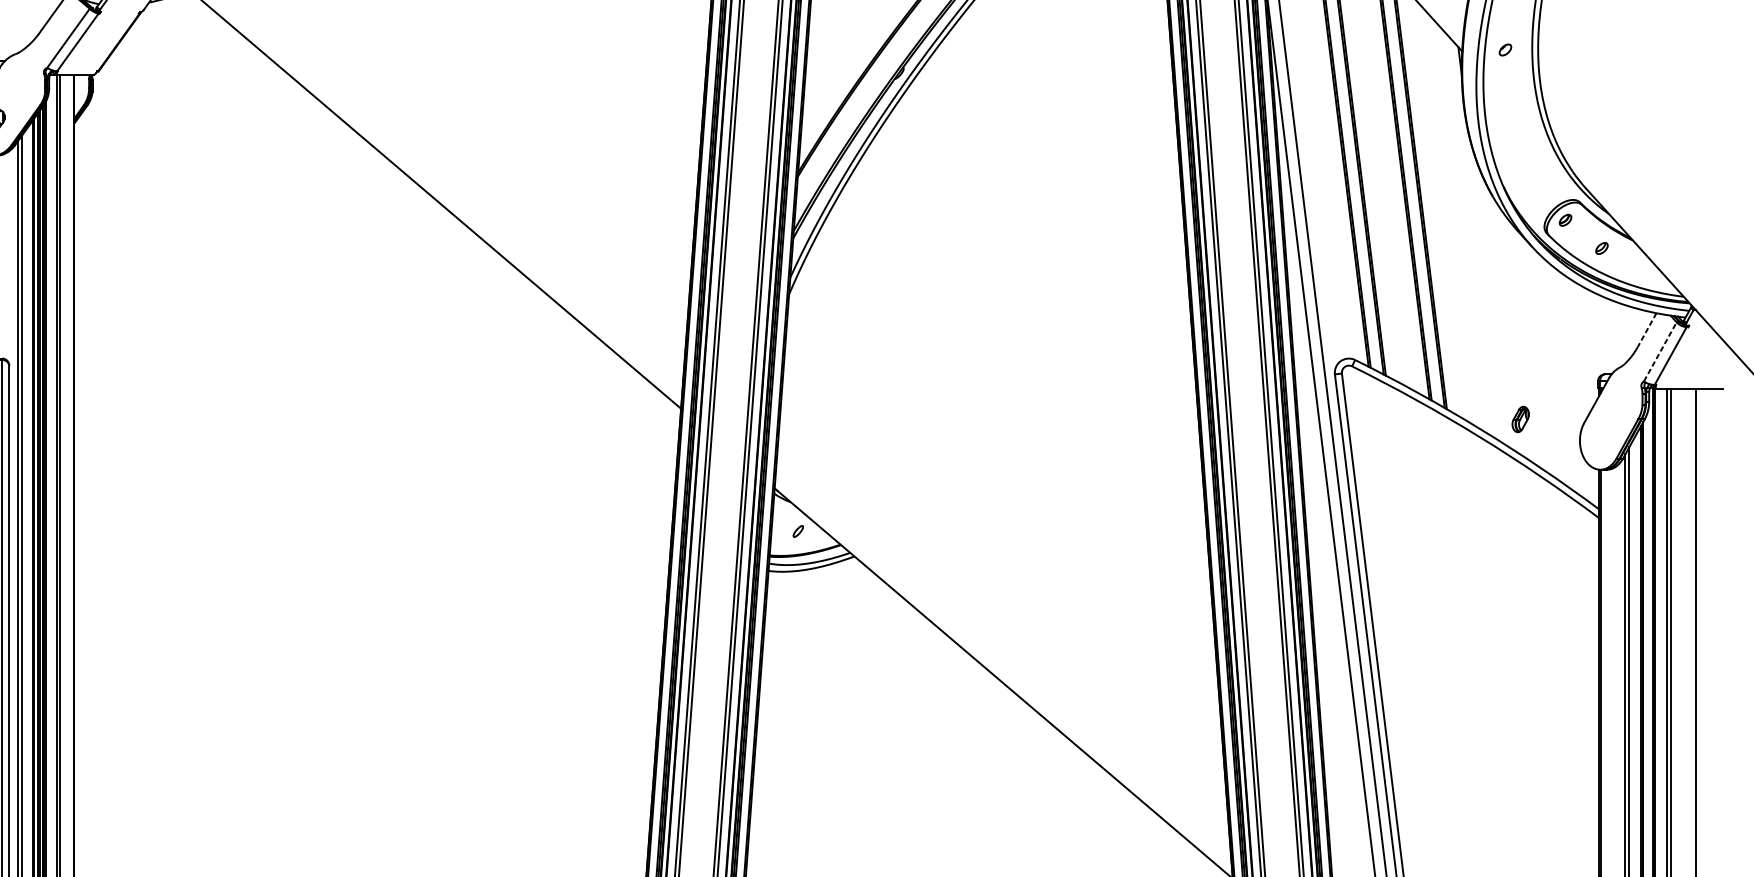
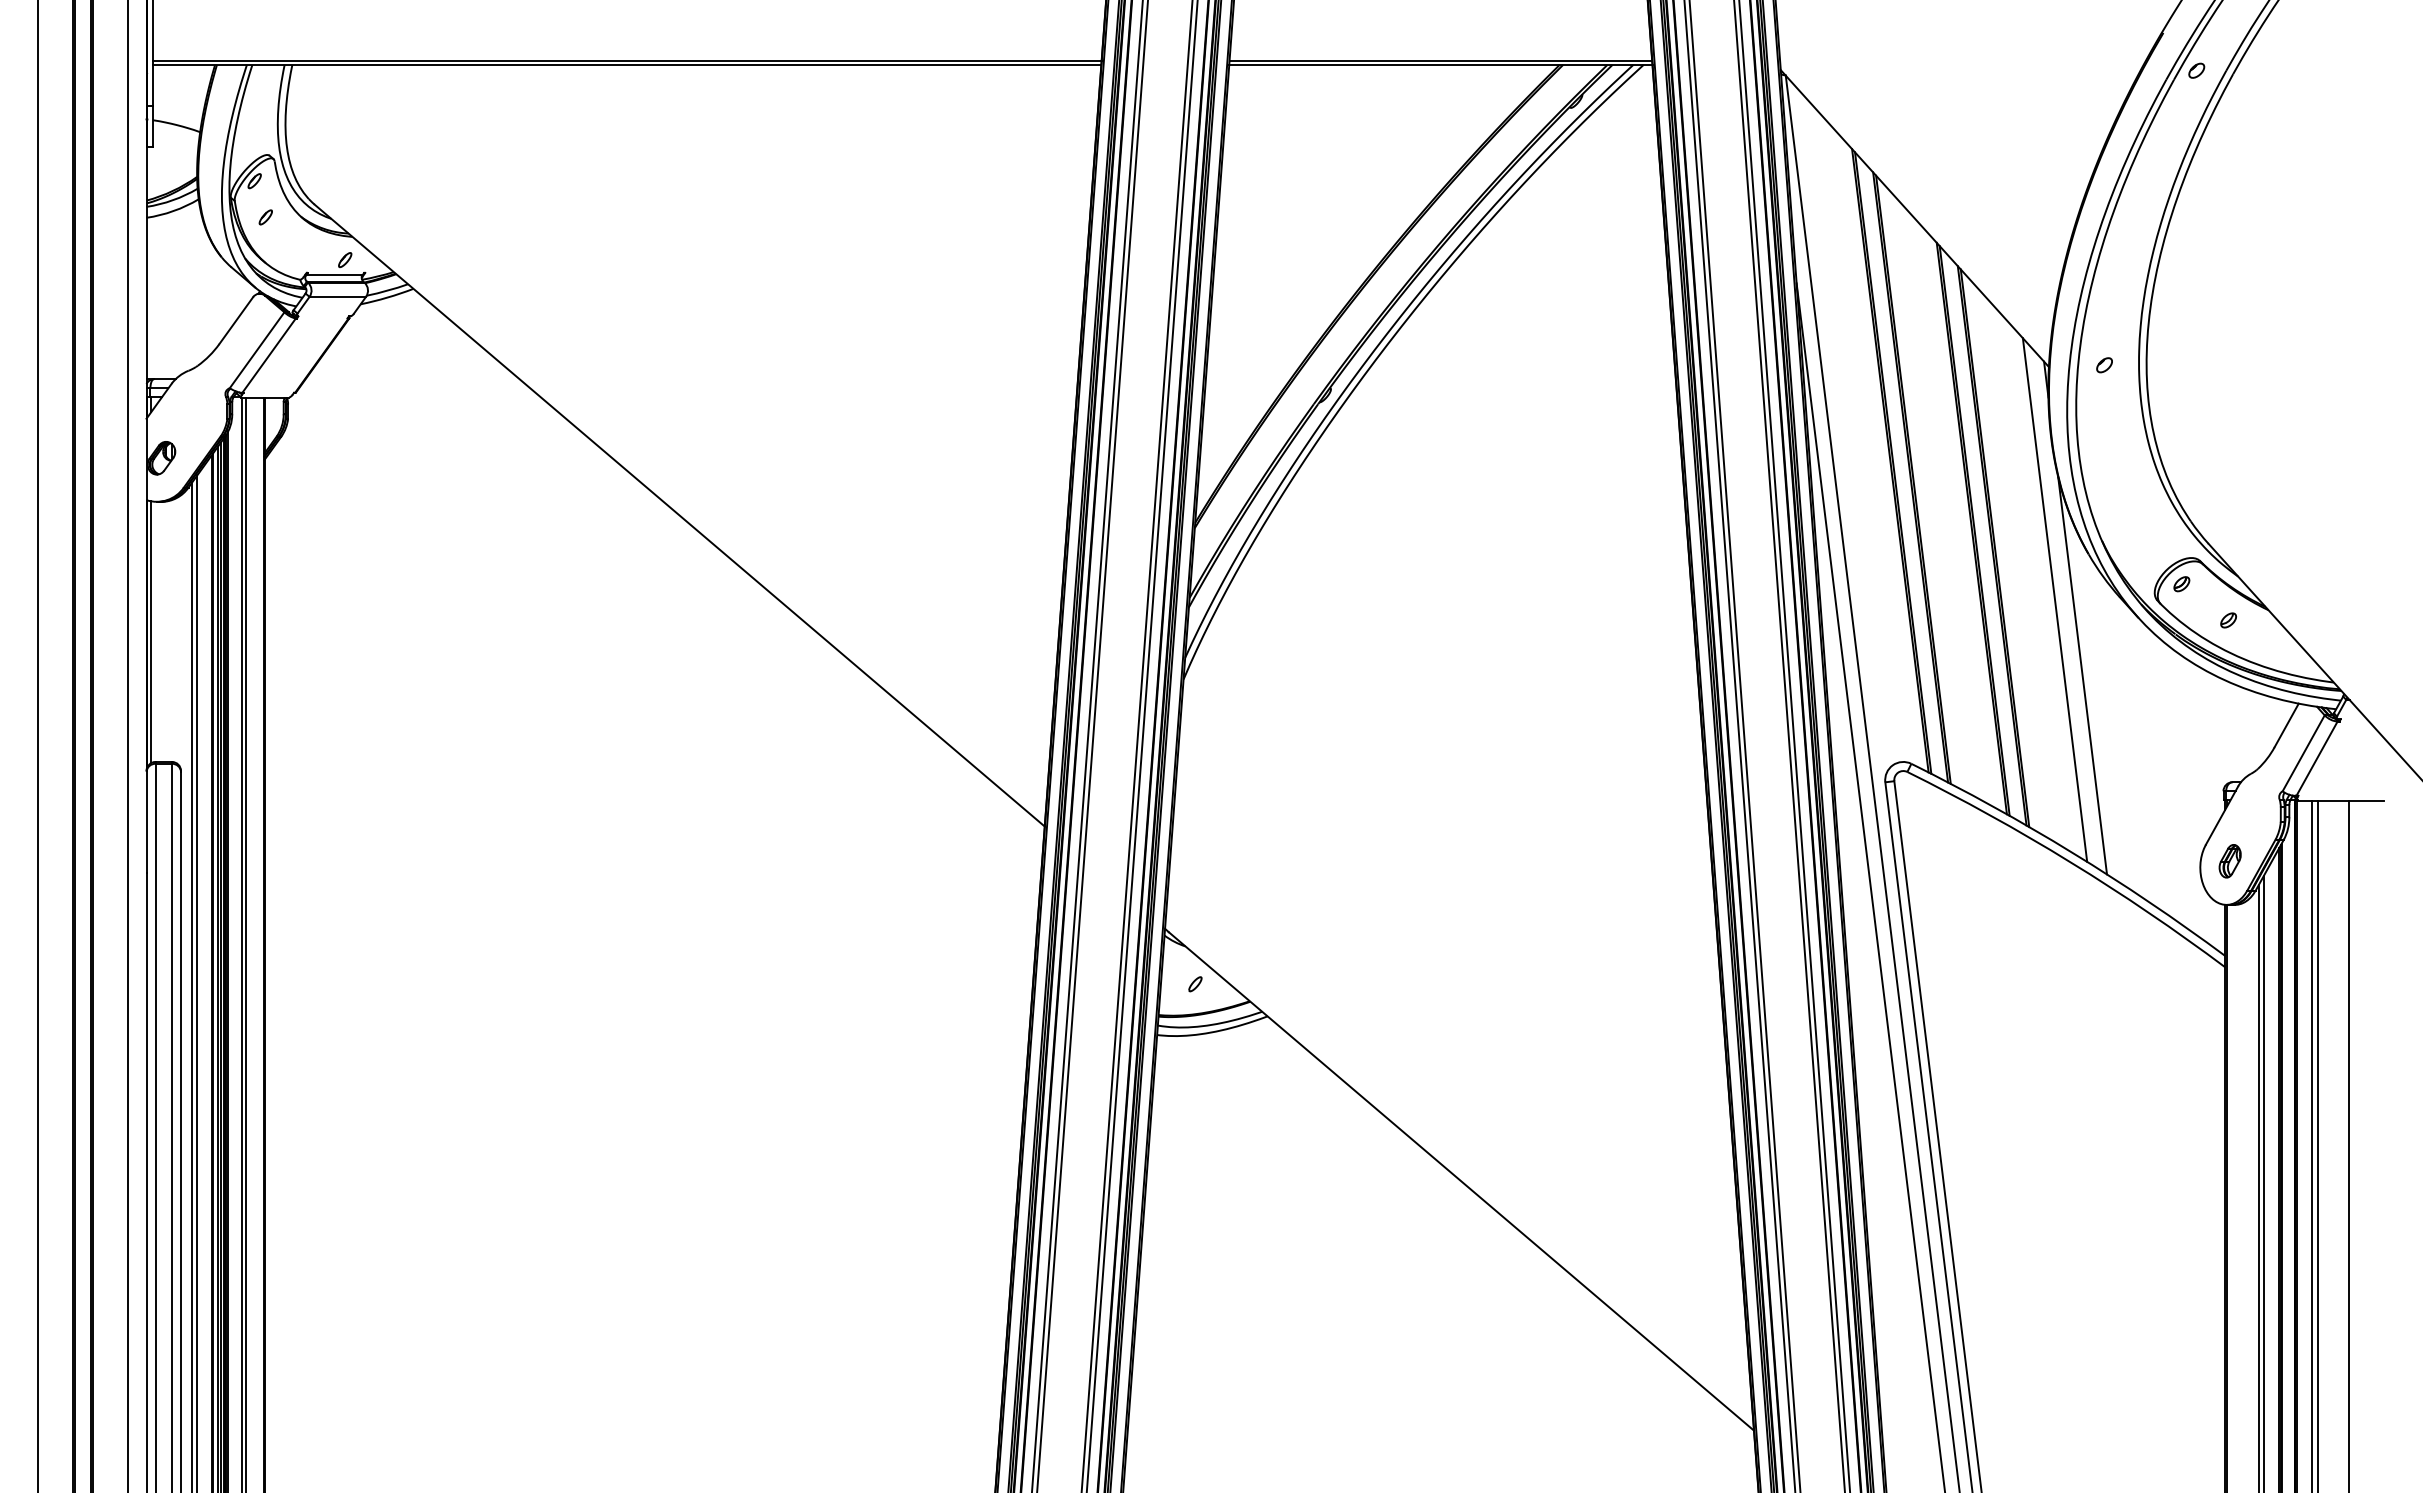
line: (1466, 232) -> (2054, 599), added
line: (1488, 291) -> (2082, 675), added
line: (1646, 330) -> (2286, 725), dashed -> solid
line: (1660, 351) -> (2303, 752), dashed -> solid
part: (1520, 419) -> (2229, 861), moved

